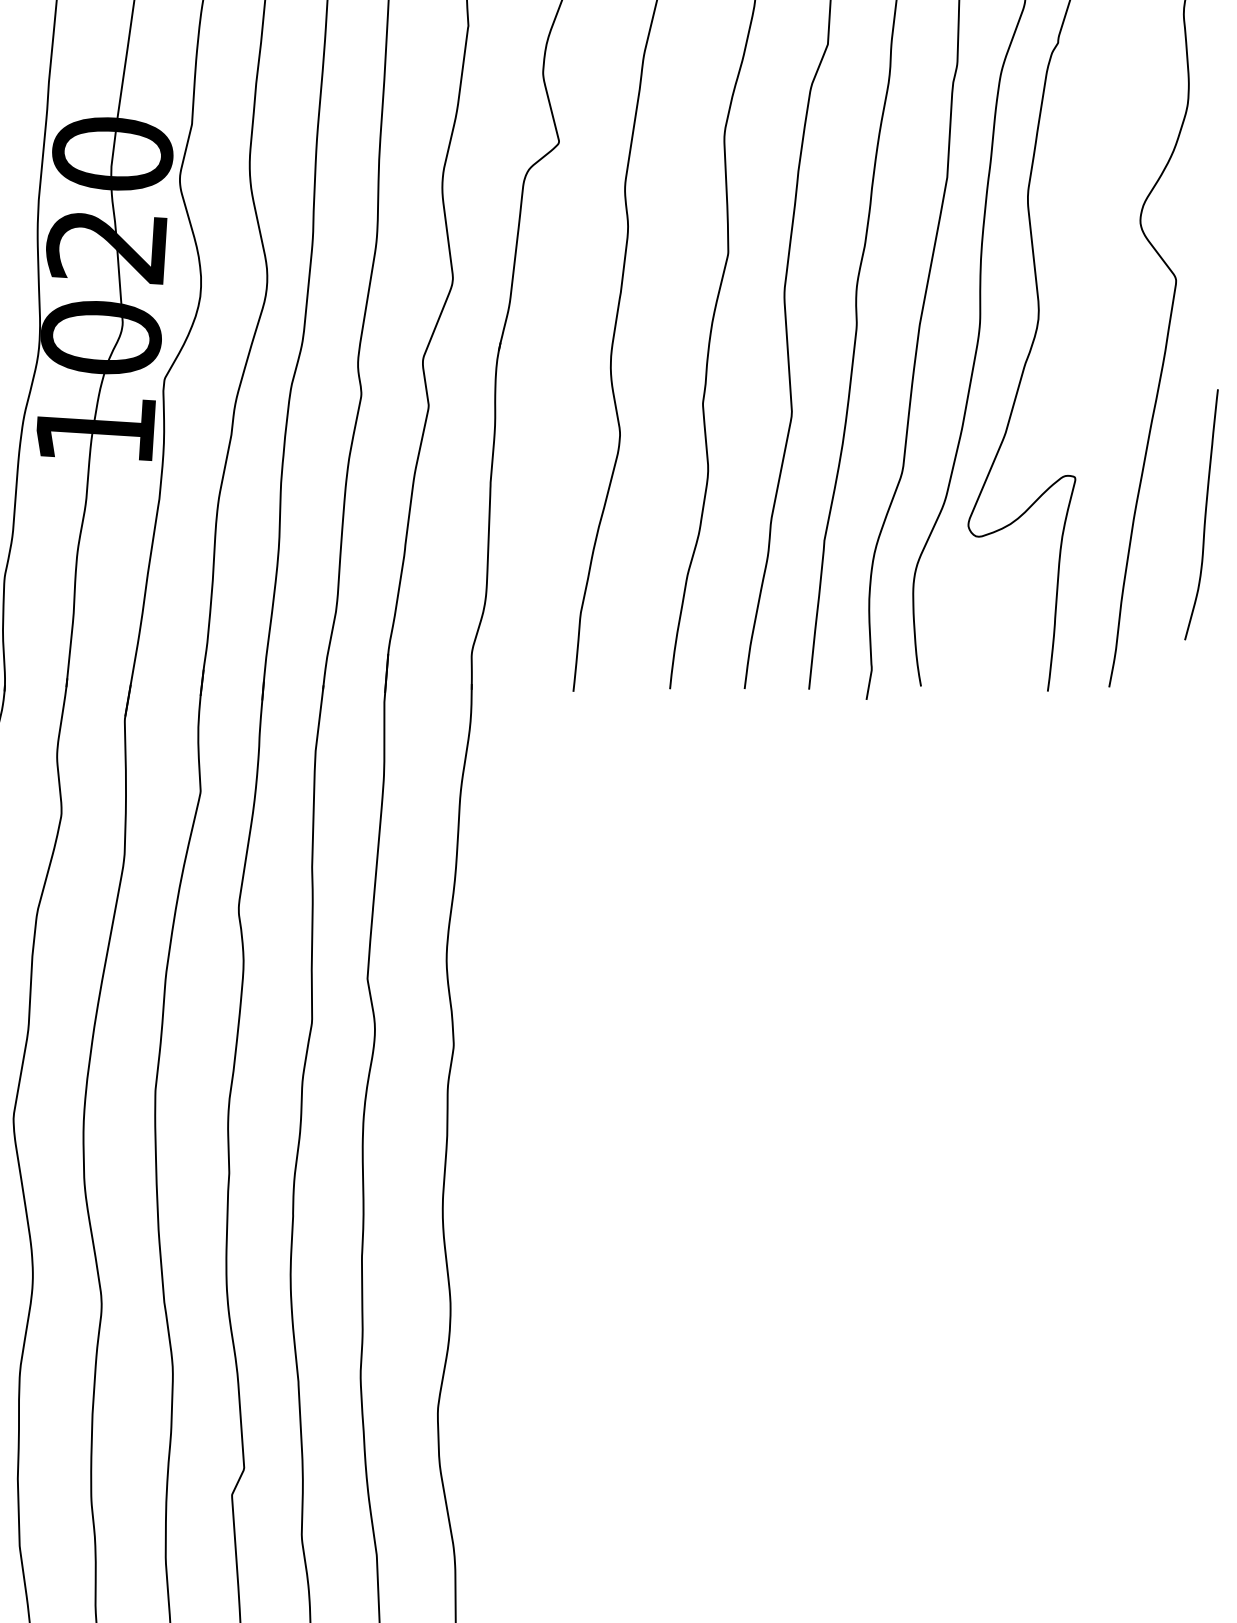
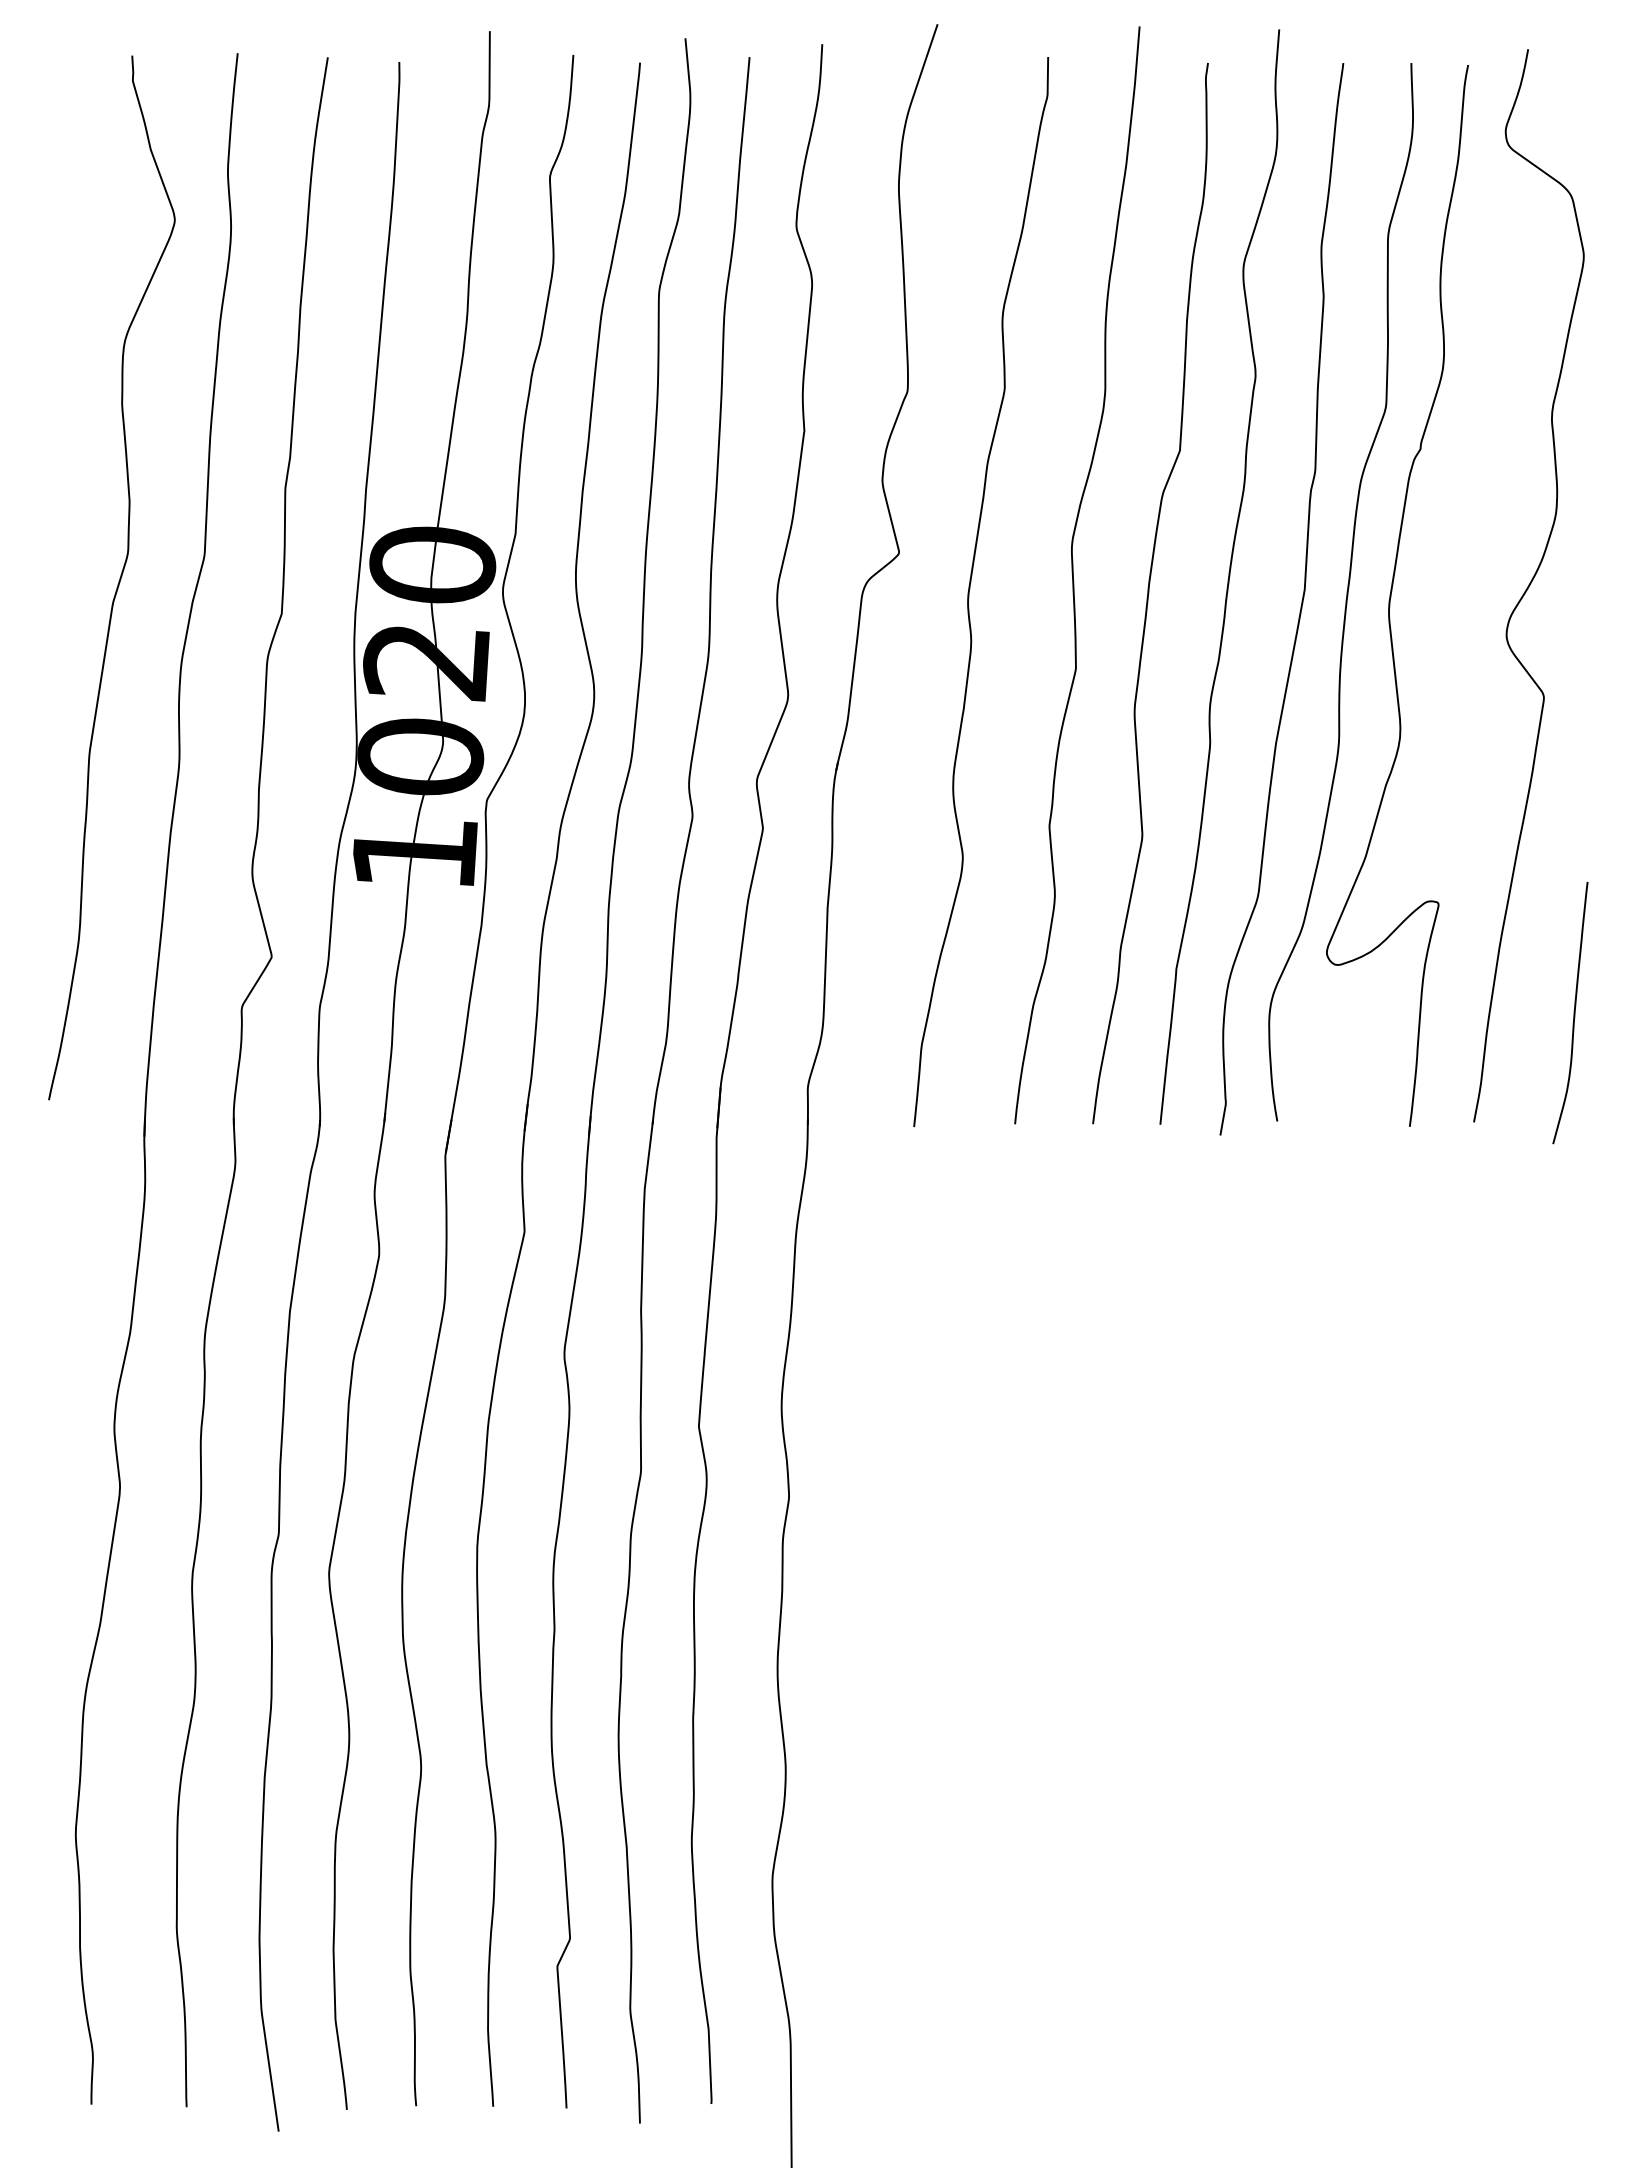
curve: (1204, 515) -> (1573, 1013), moved

